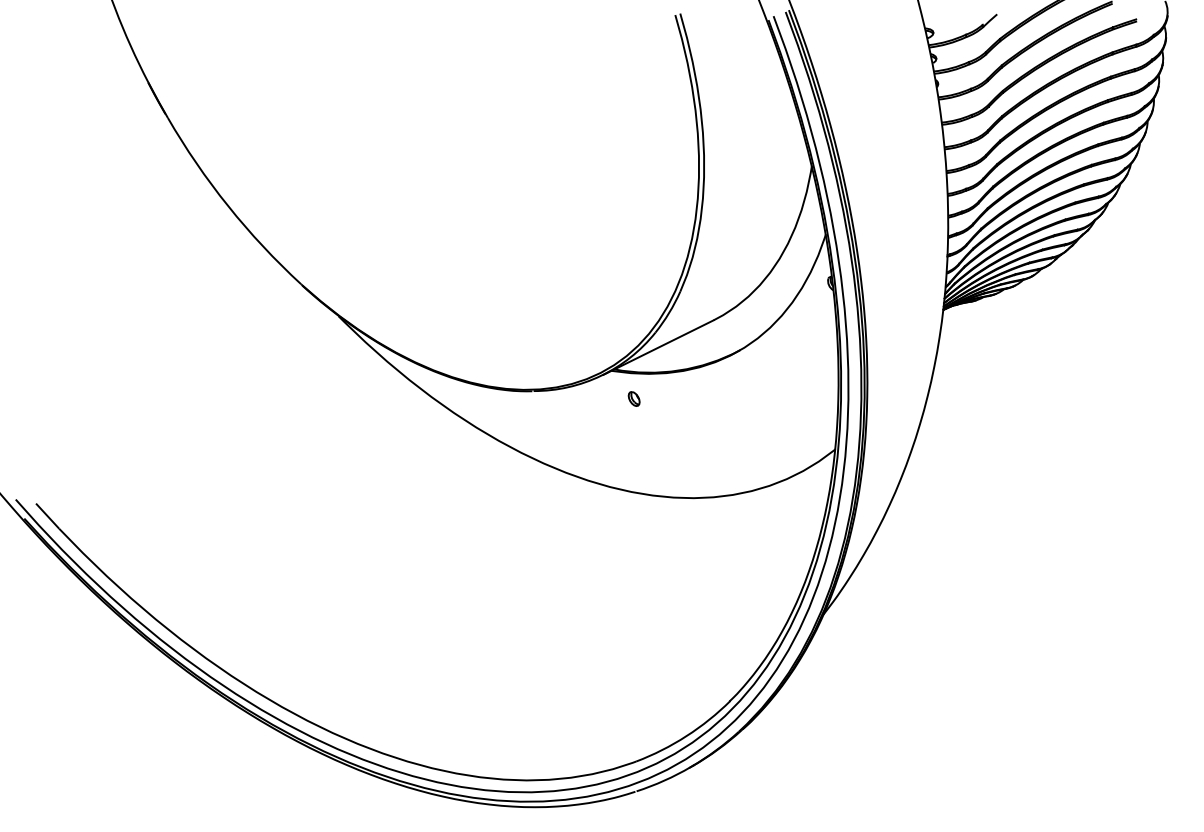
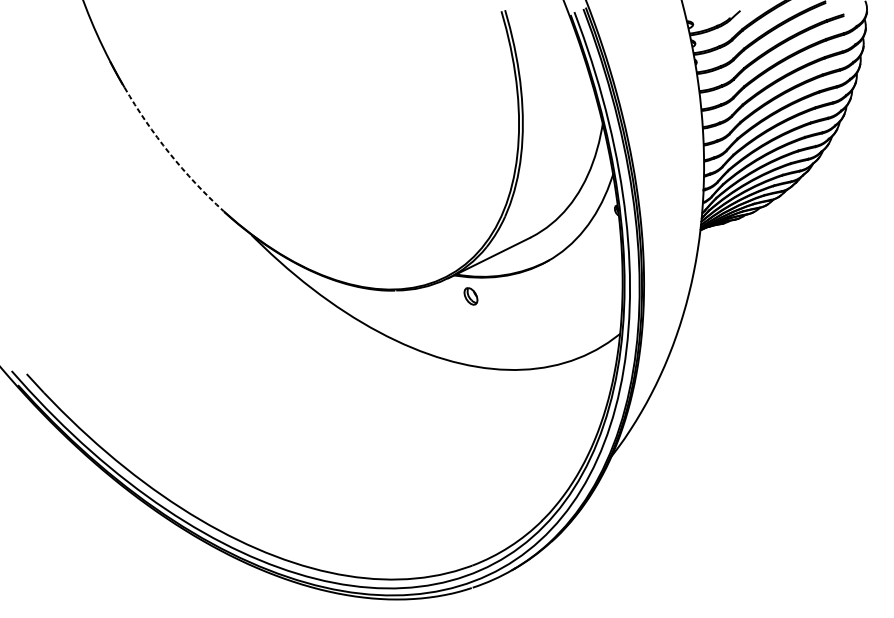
arc: (228, 206) -> (169, 153), solid -> dashed
part: (633, 398) -> (470, 296), size x1.6

